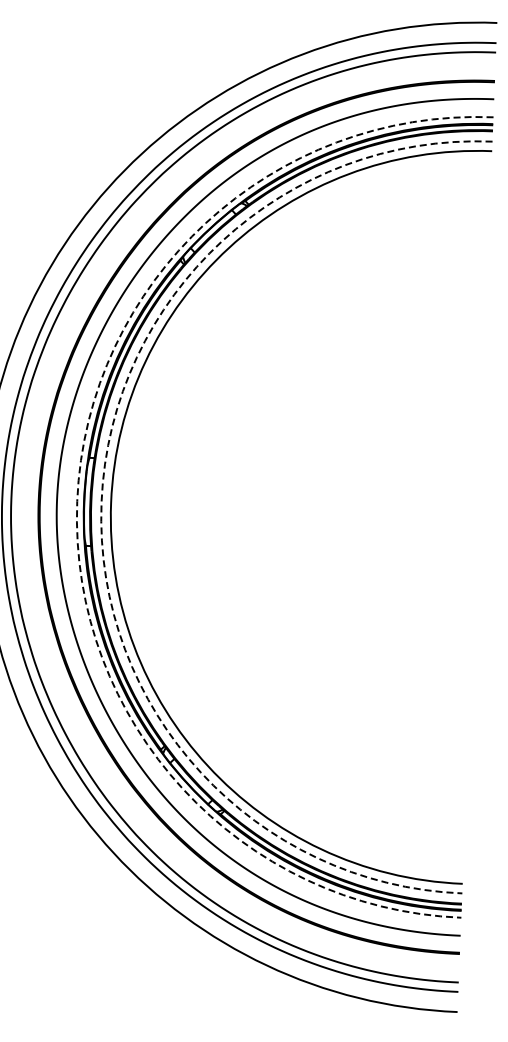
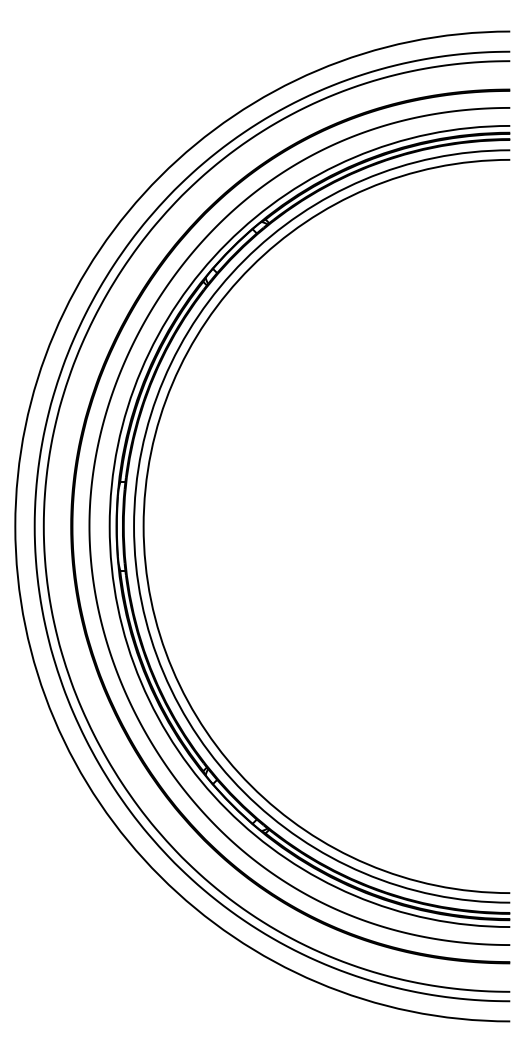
arc: (77, 501) -> (109, 526), dashed -> solid
arc: (102, 502) -> (134, 526), dashed -> solid

